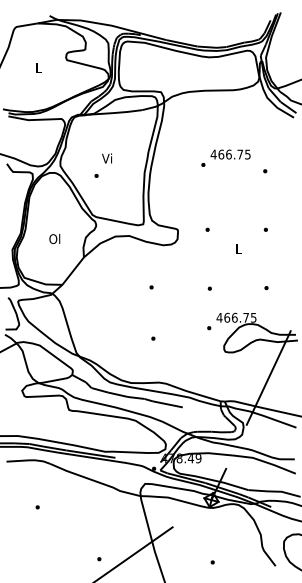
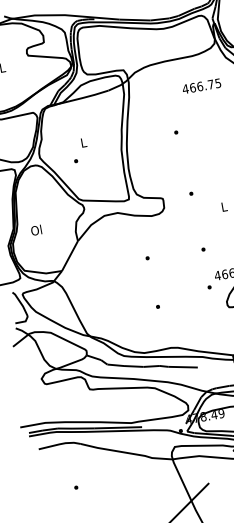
text: (230, 154) -> (201, 86), moved
text: (107, 158) -> (83, 142), Vi -> L
text: (54, 238) -> (36, 229), moved

